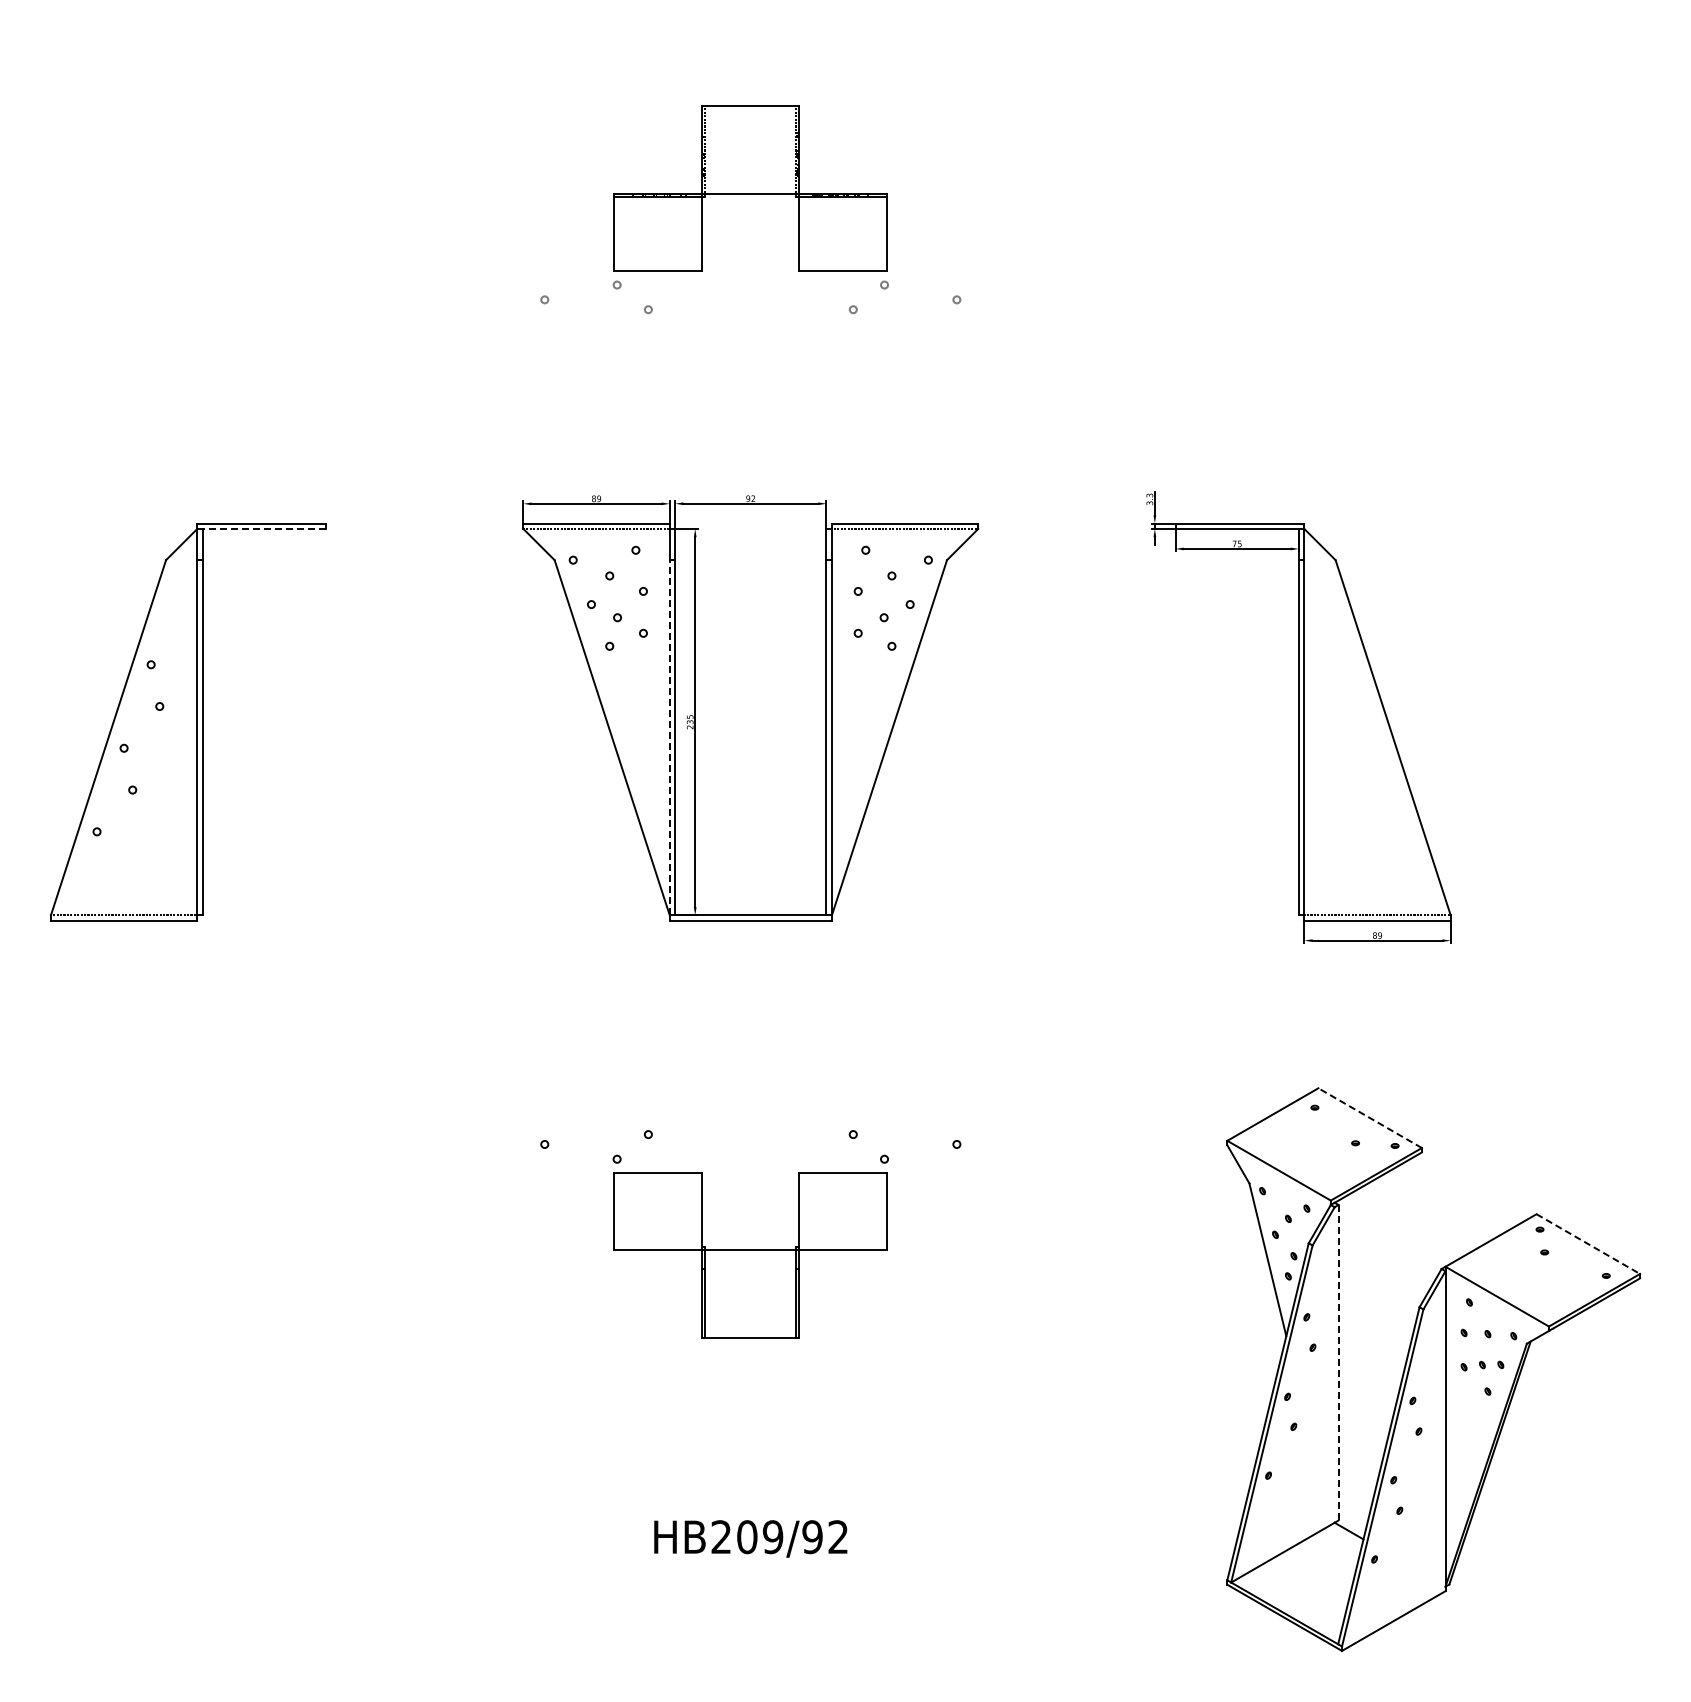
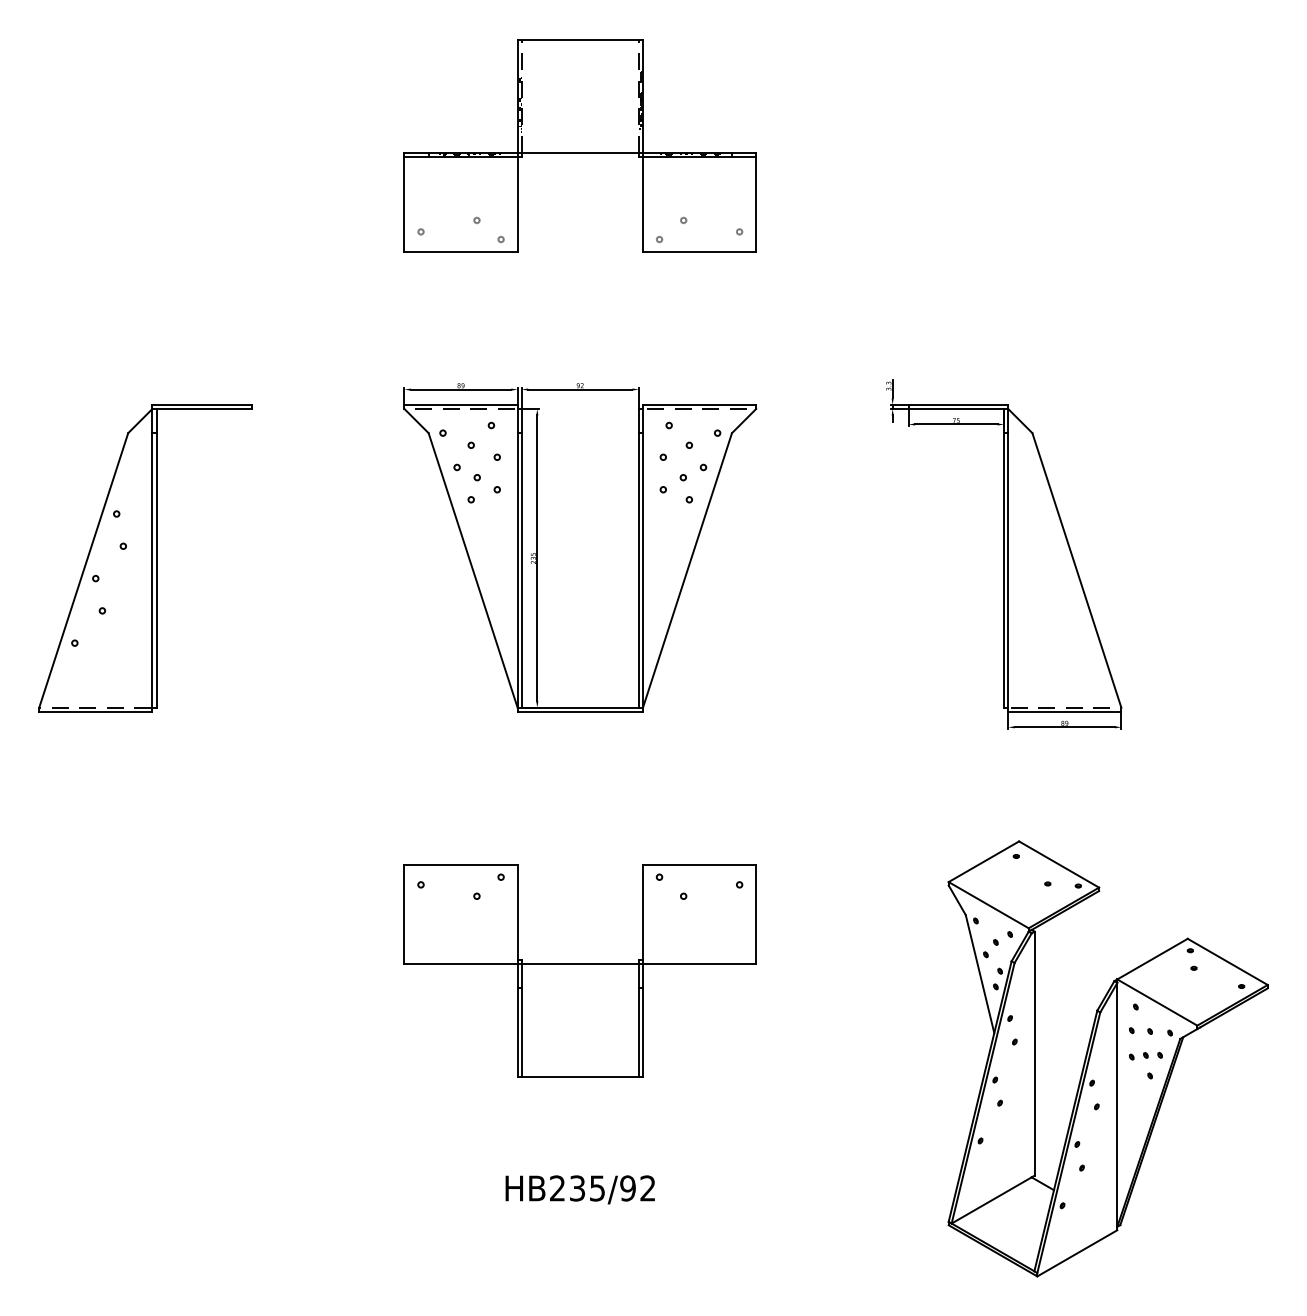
part: (750, 188) -> (580, 145), size x1.67
line: (264, 528) -> (204, 408), dashed -> solid
line: (669, 737) -> (517, 570), dashed -> solid
line: (1370, 1118) -> (1059, 864), dashed -> solid
line: (1588, 1244) -> (1227, 962), dashed -> solid
part: (750, 1255) -> (580, 970), size x1.67
line: (1338, 1362) -> (1034, 1053), dashed -> solid
text: (760, 1537) -> (587, 1188), HB209/92 -> HB235/92

